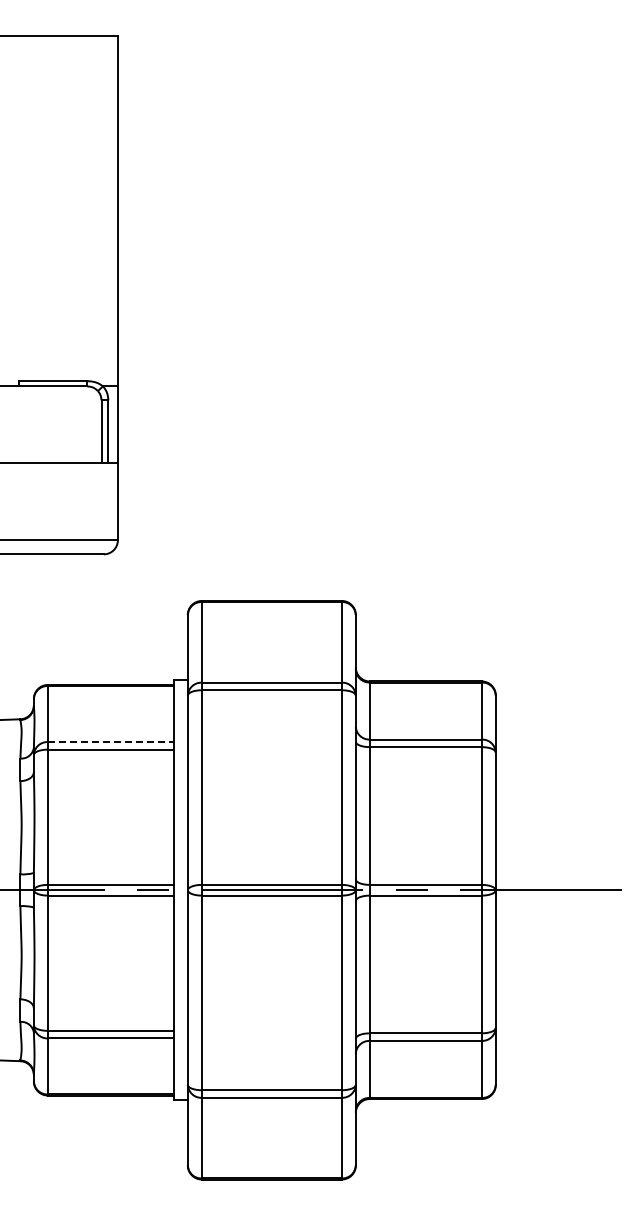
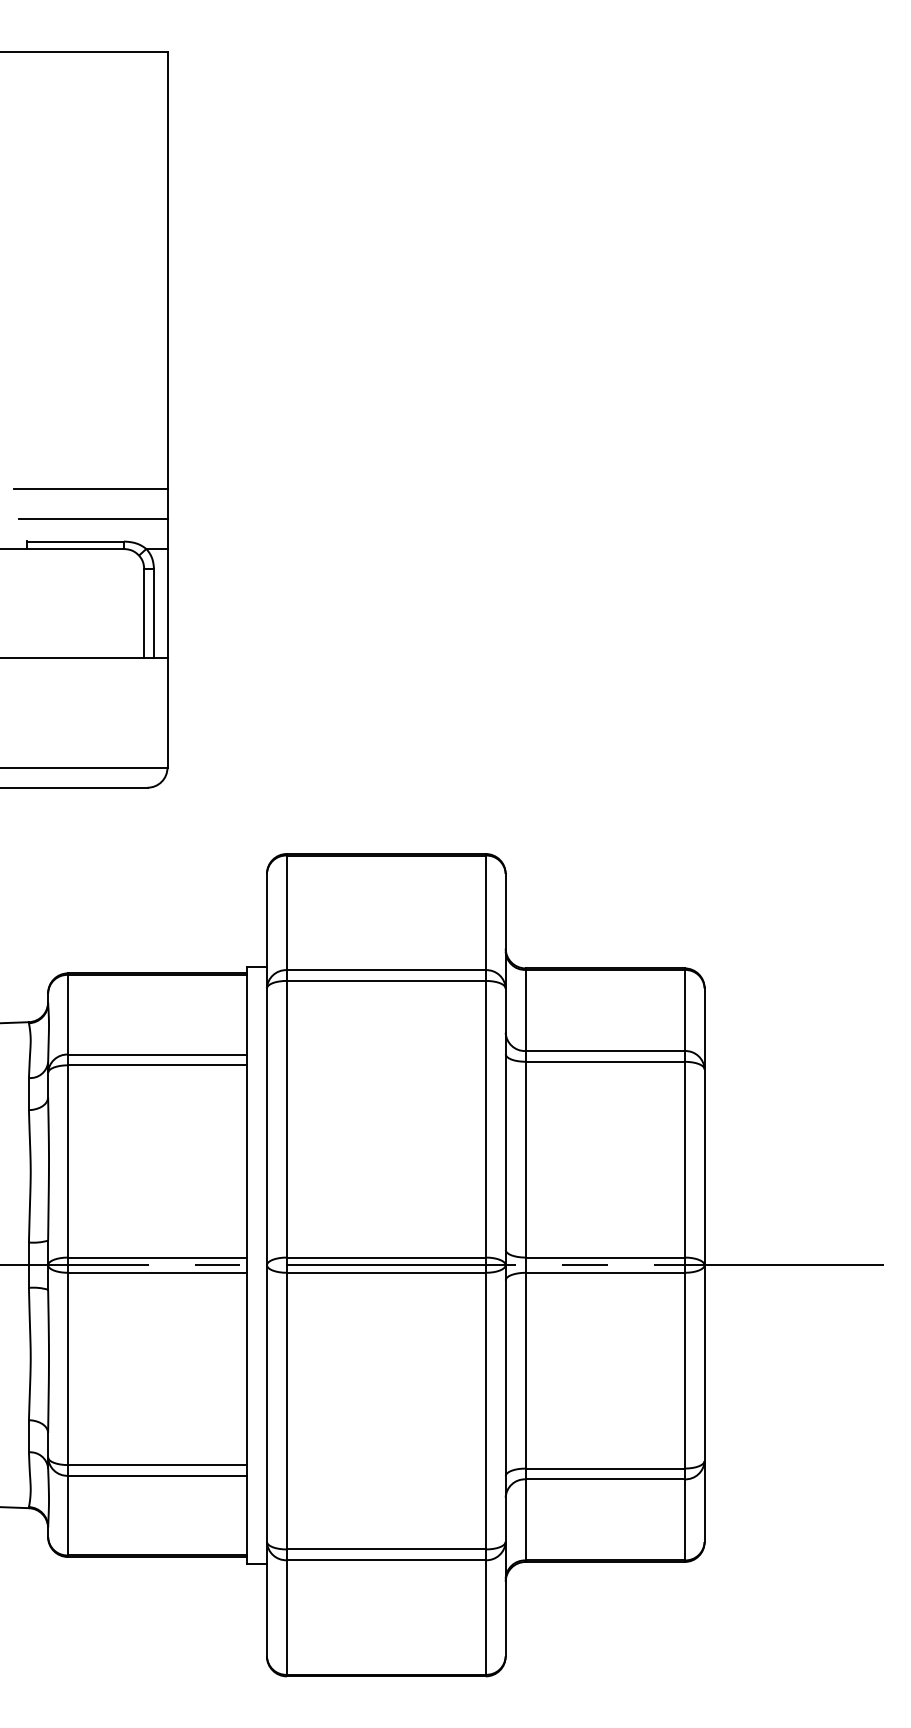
line: (63, 344) -> (90, 489), added
line: (65, 365) -> (93, 519), added
line: (110, 742) -> (157, 1055), dashed -> solid

